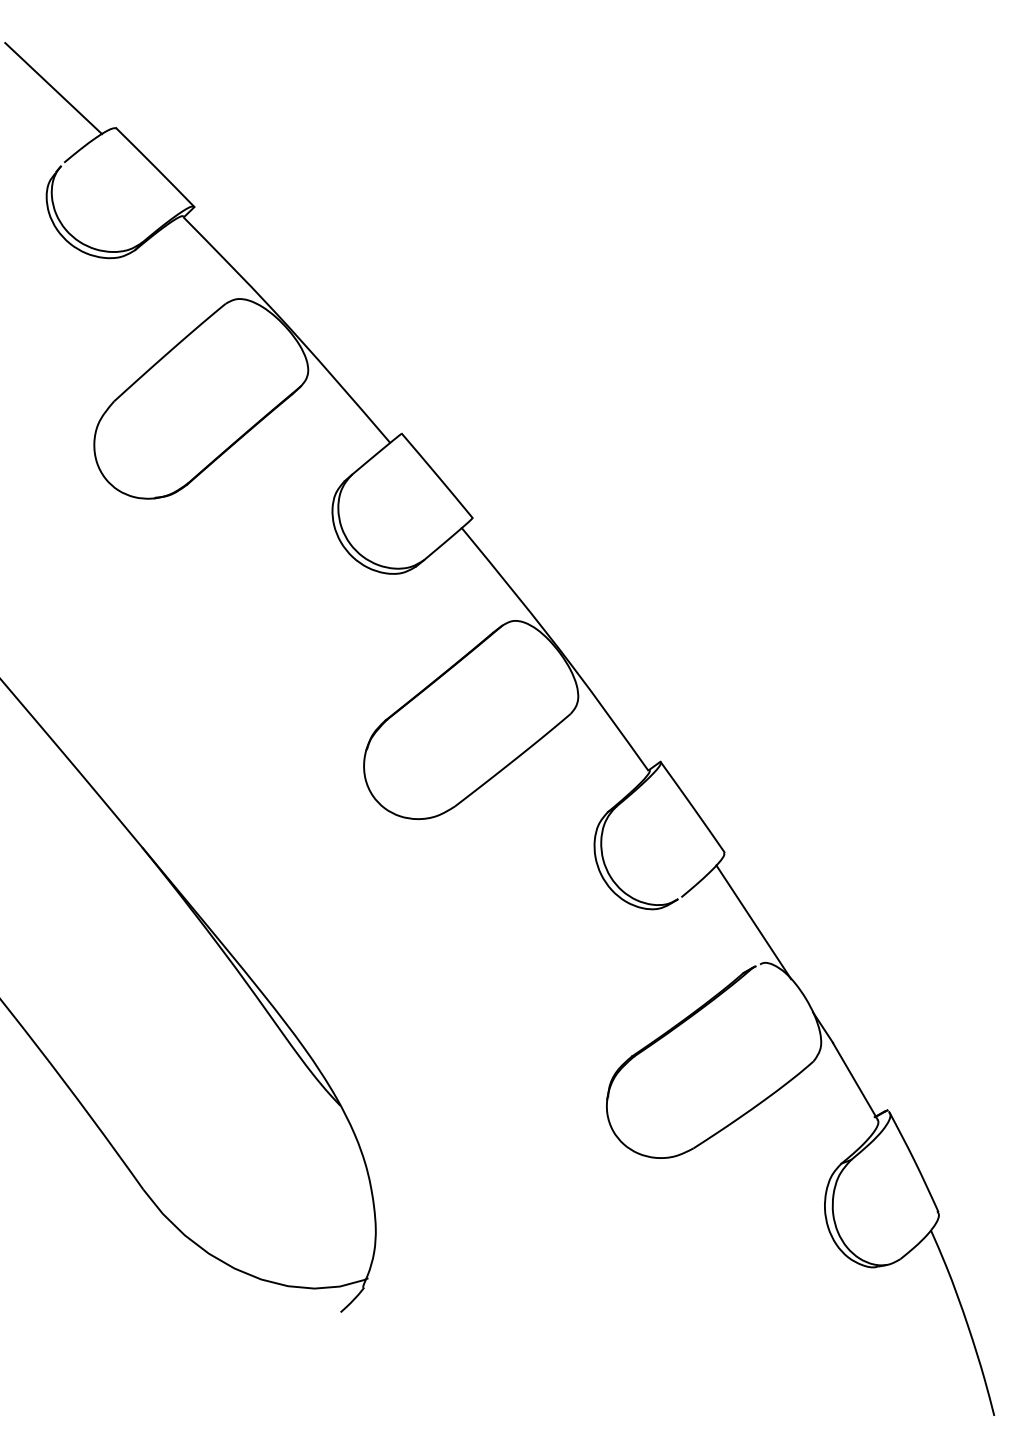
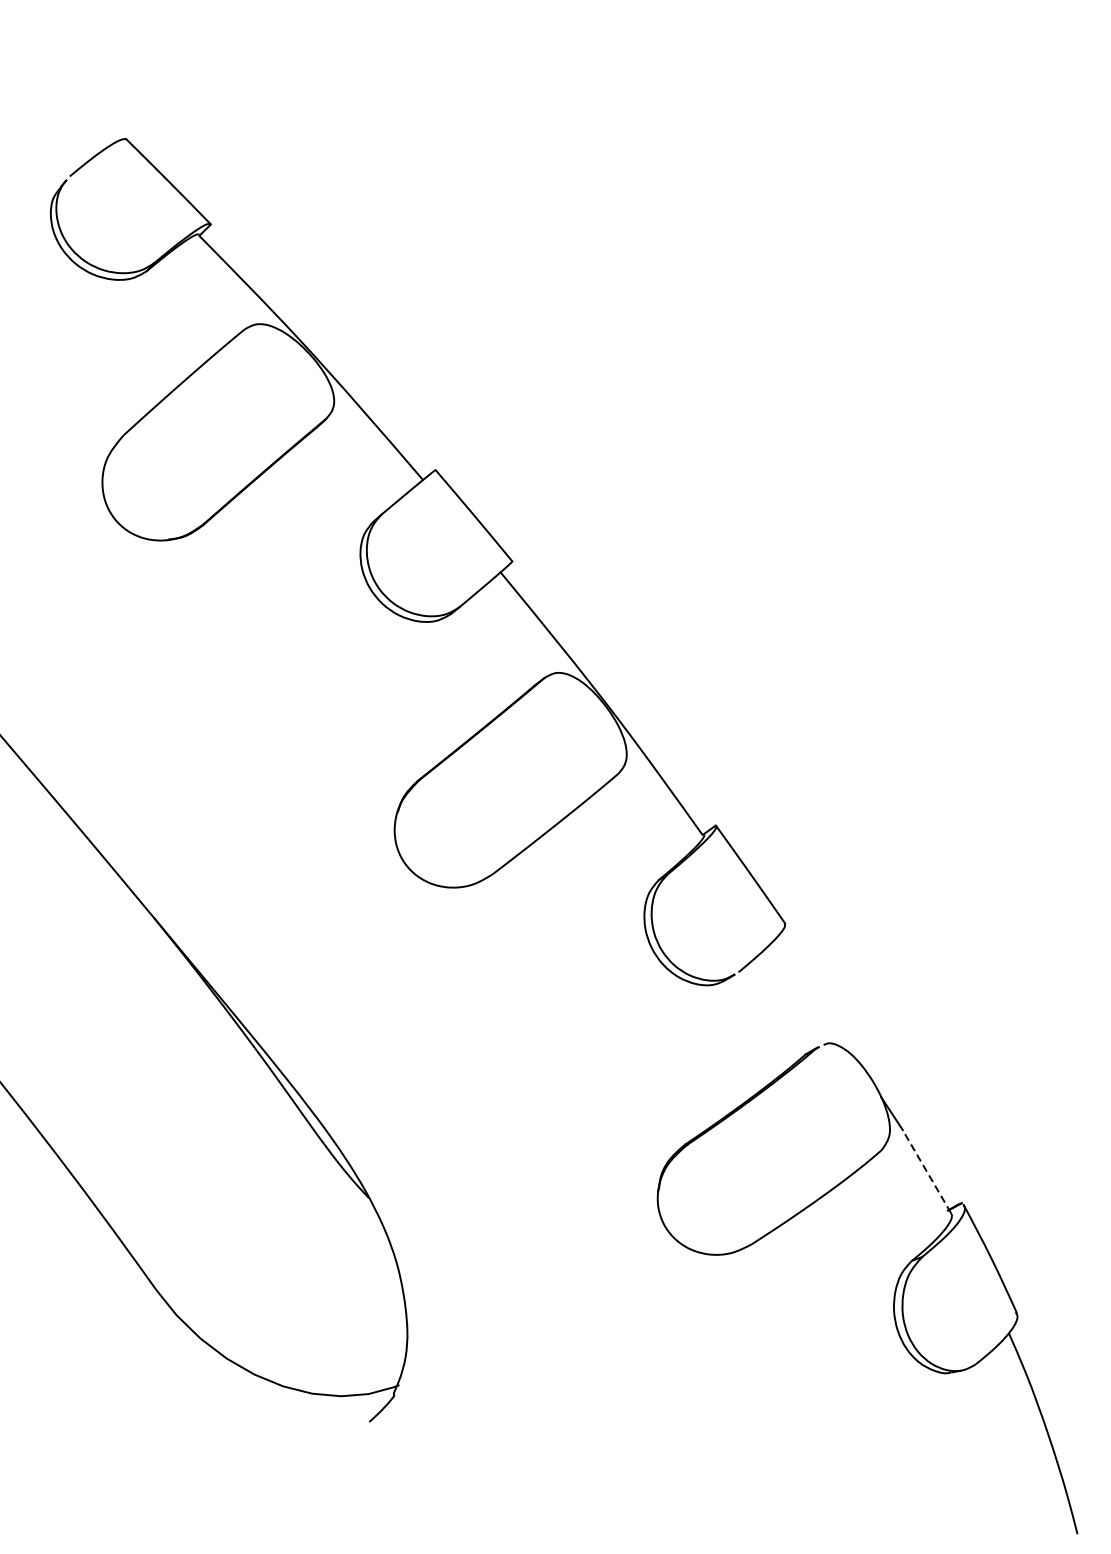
line: (53, 88) -> (58, 96), removed
line: (753, 922) -> (816, 999), removed
line: (854, 1080) -> (926, 1170), solid -> dashed

